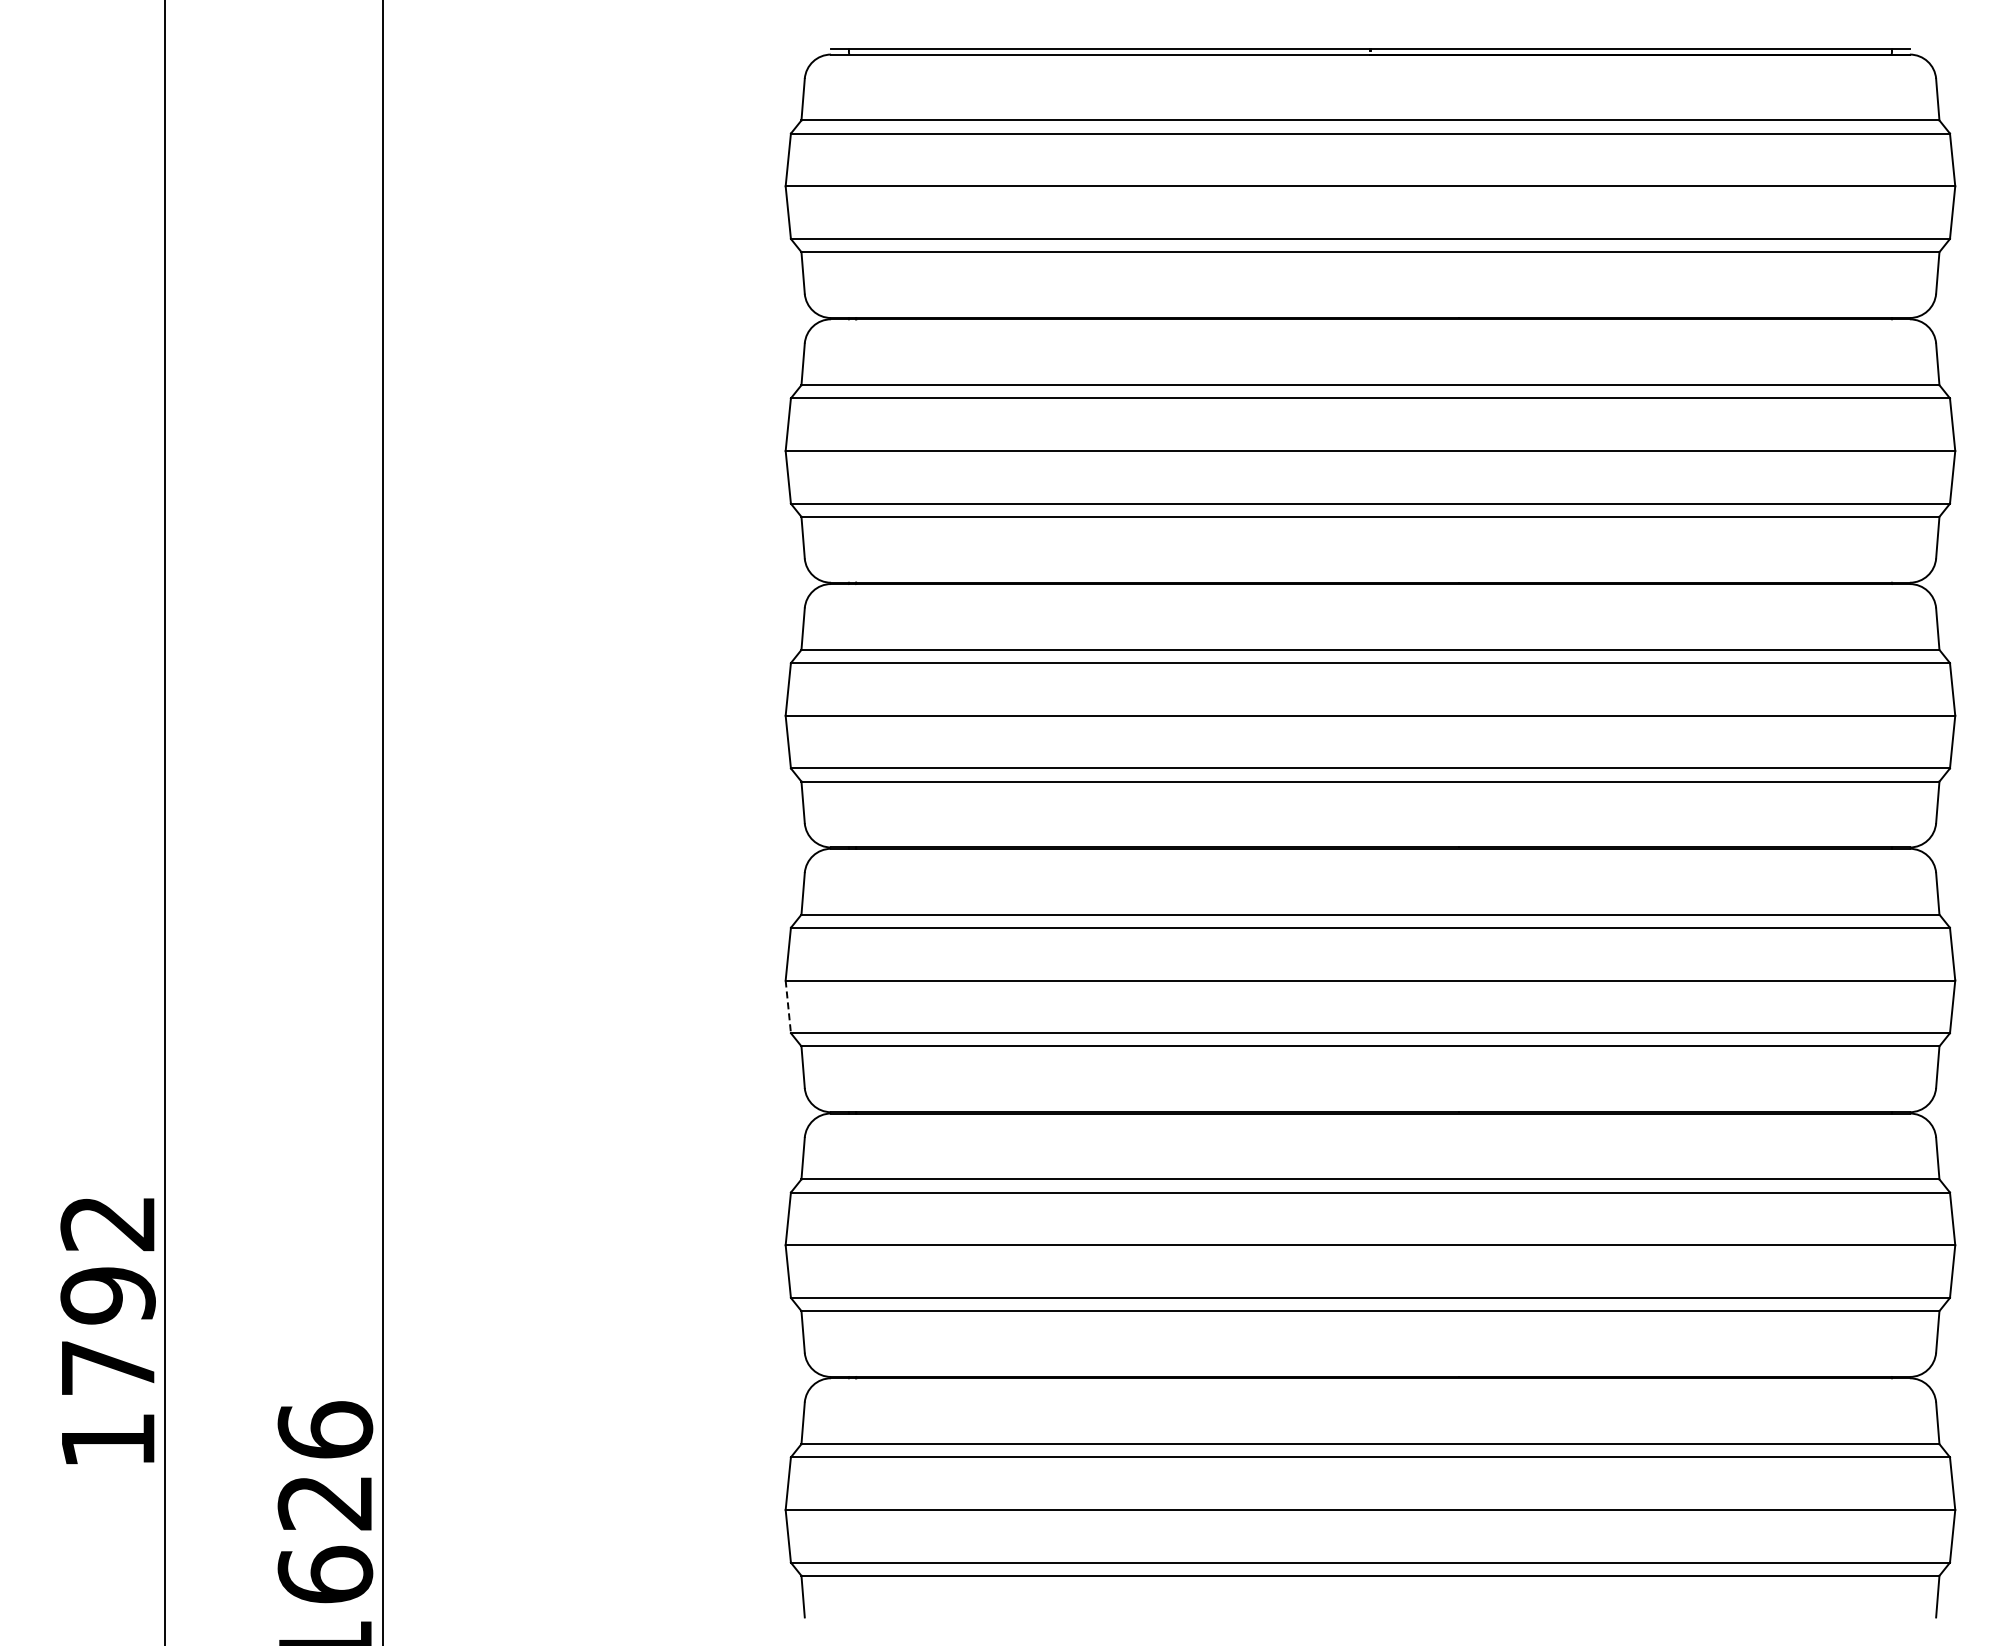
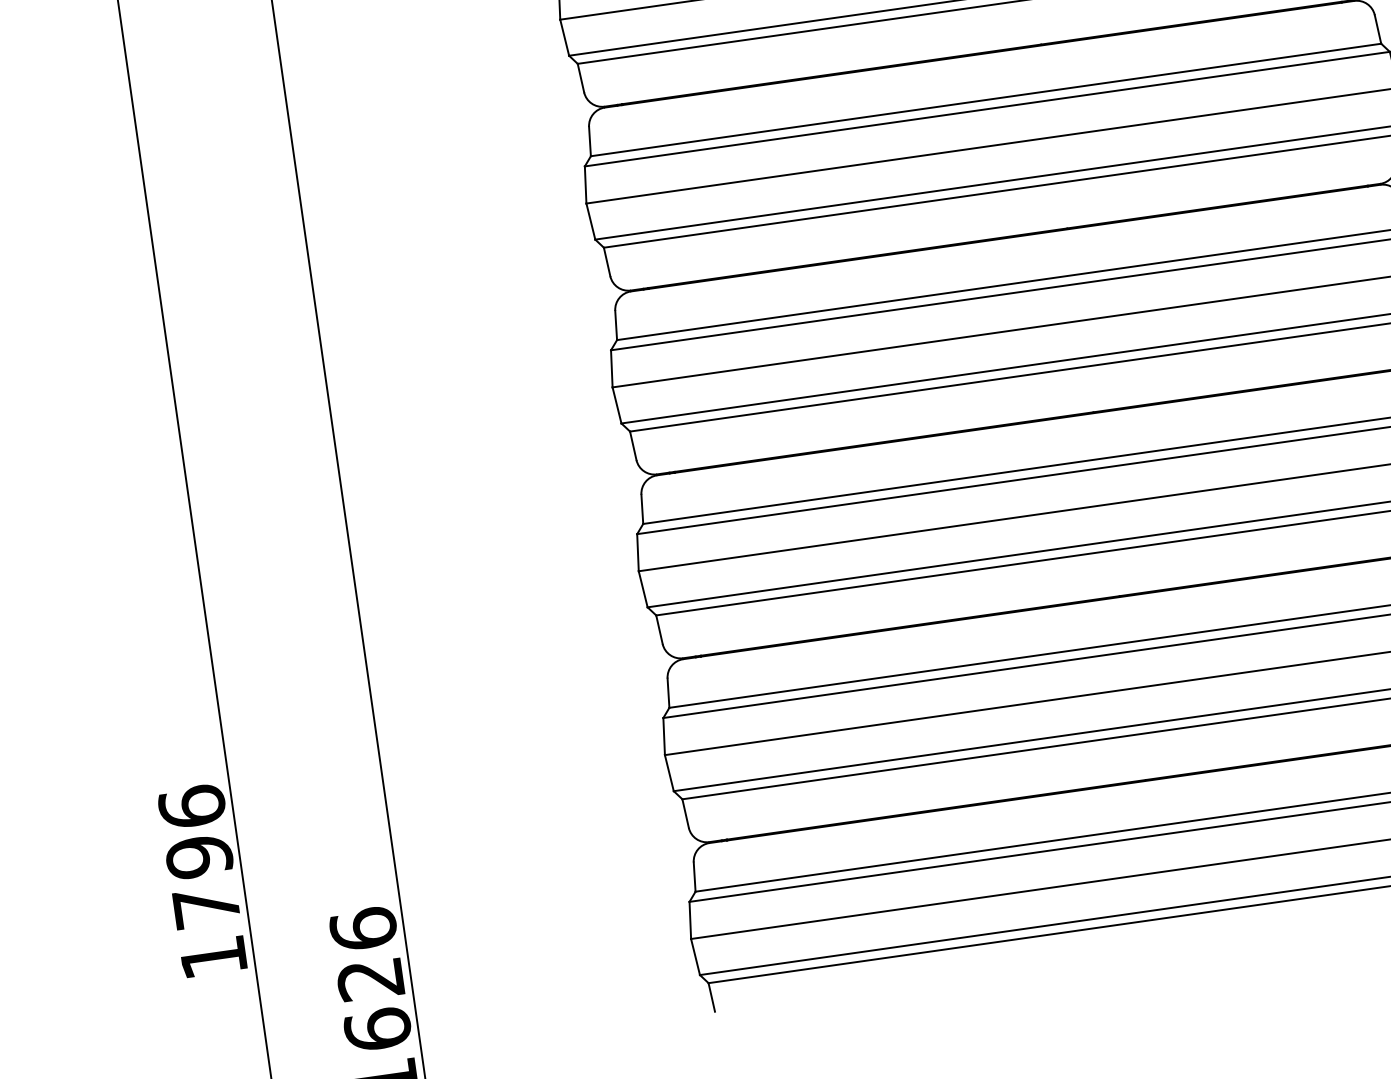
line: (788, 1007) -> (643, 589), dashed -> solid
text: (107, 1222) -> (191, 806), 1792 -> 1796

